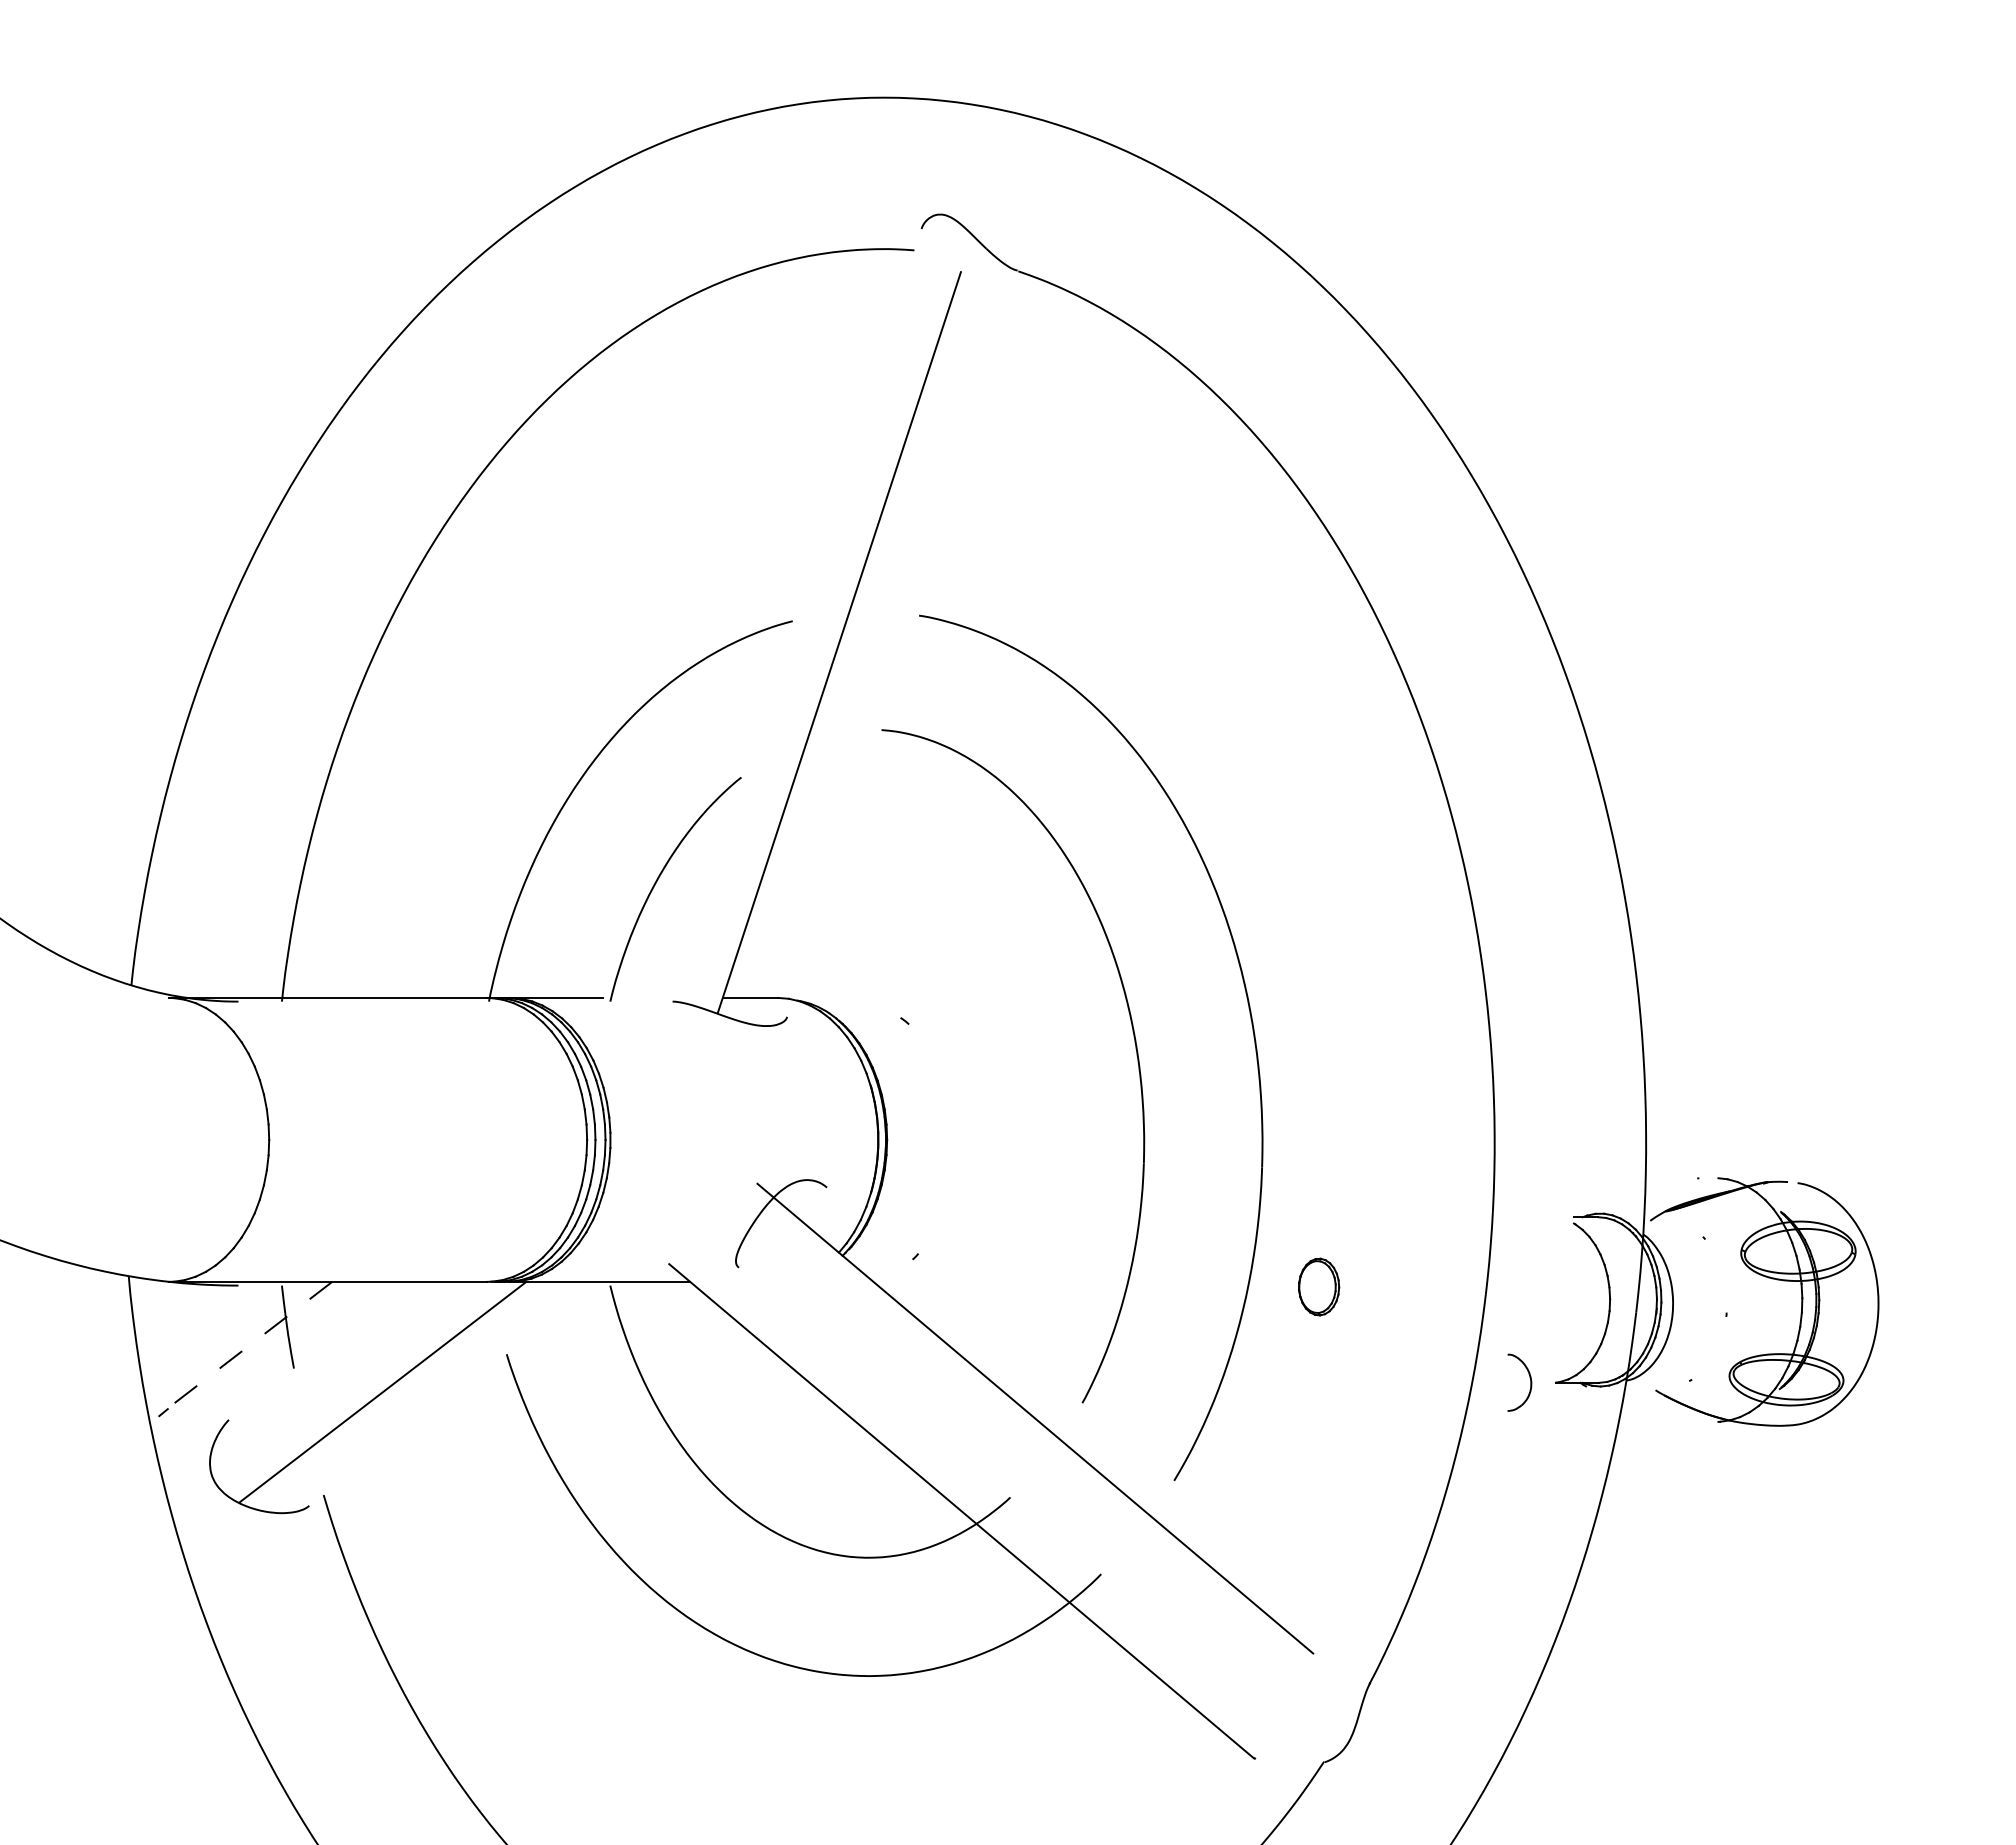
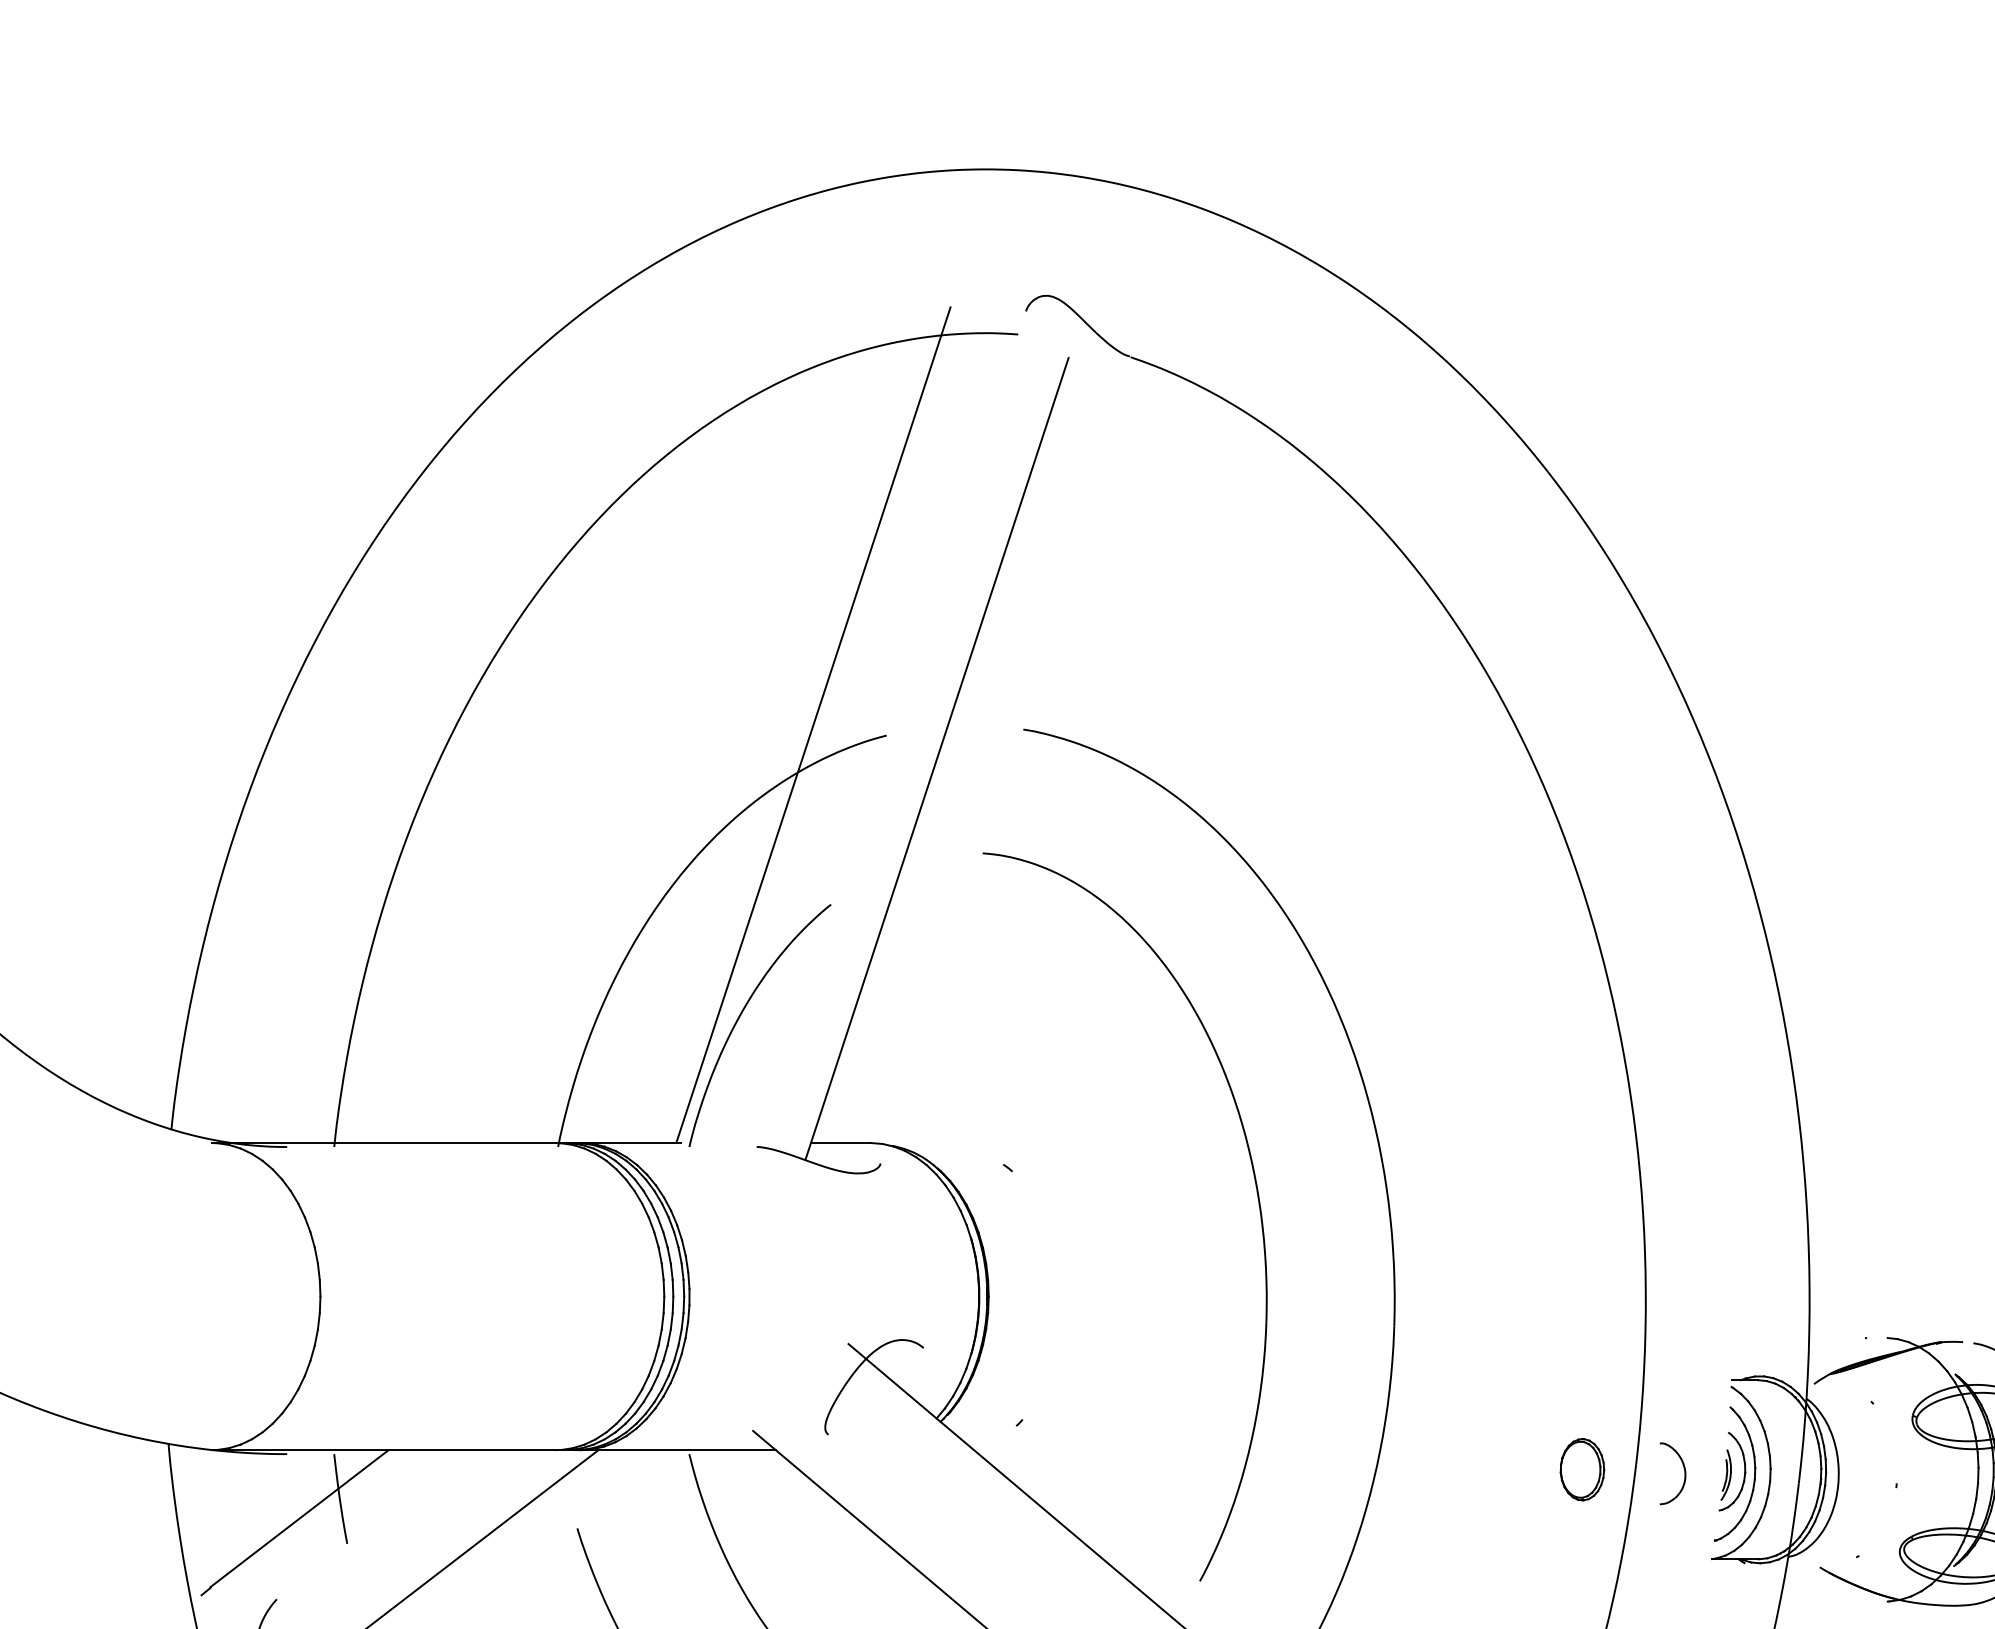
line: (724, 611) -> (812, 725), added
part: (1319, 1286) -> (1582, 1469), moved
part: (1576, 1303) -> (1734, 1473), added
line: (249, 1345) -> (299, 1518), dashed -> solid
part: (1529, 1378) -> (1683, 1469), moved

